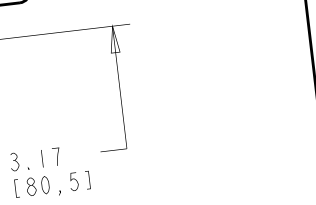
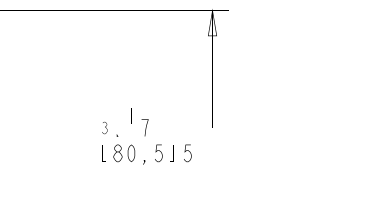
line: (42, 158) -> (131, 115), moved
part: (14, 161) -> (104, 127), size x0.7
curve: (102, 176) -> (186, 151), added

